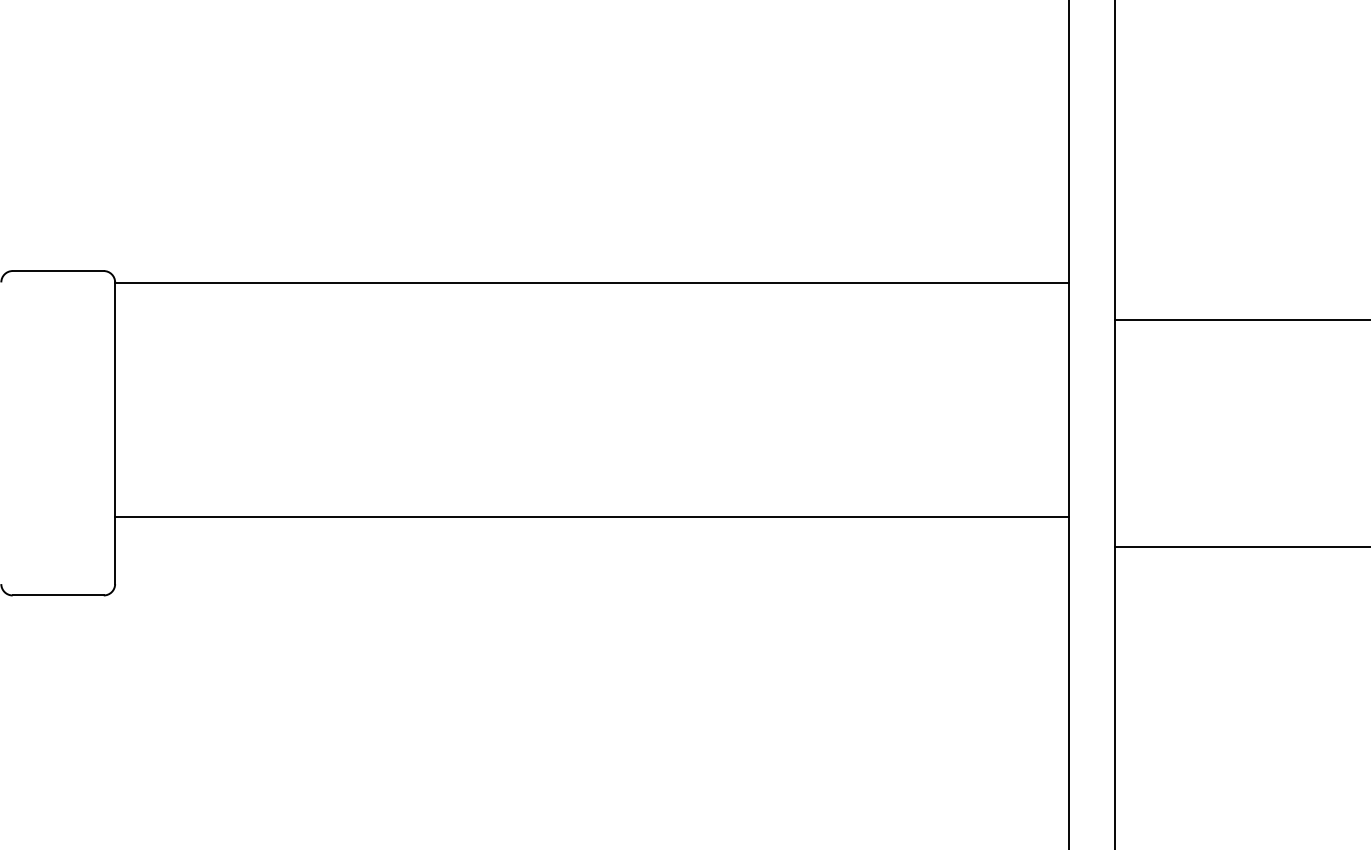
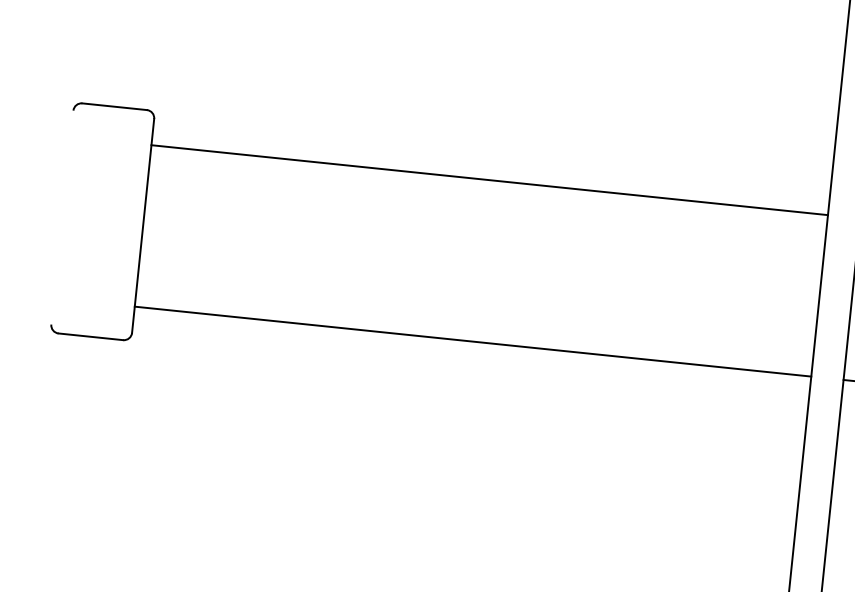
line: (592, 283) -> (489, 180), moved
line: (592, 517) -> (473, 341), moved

